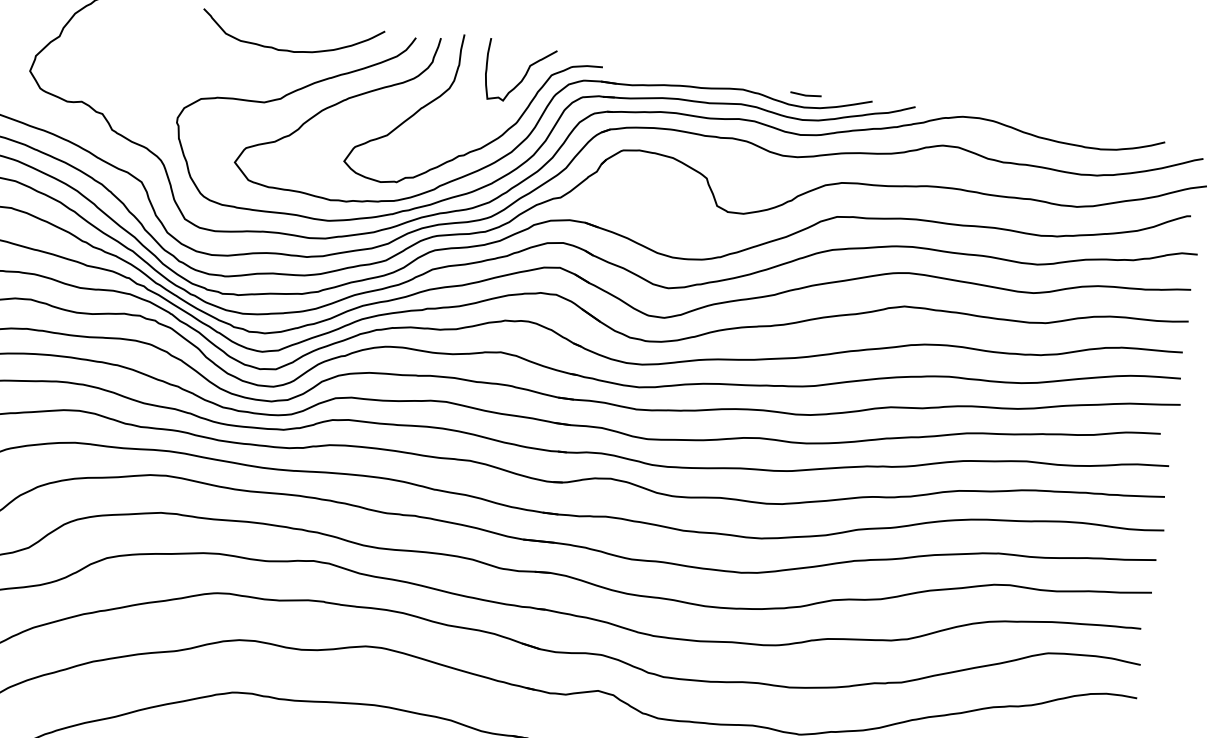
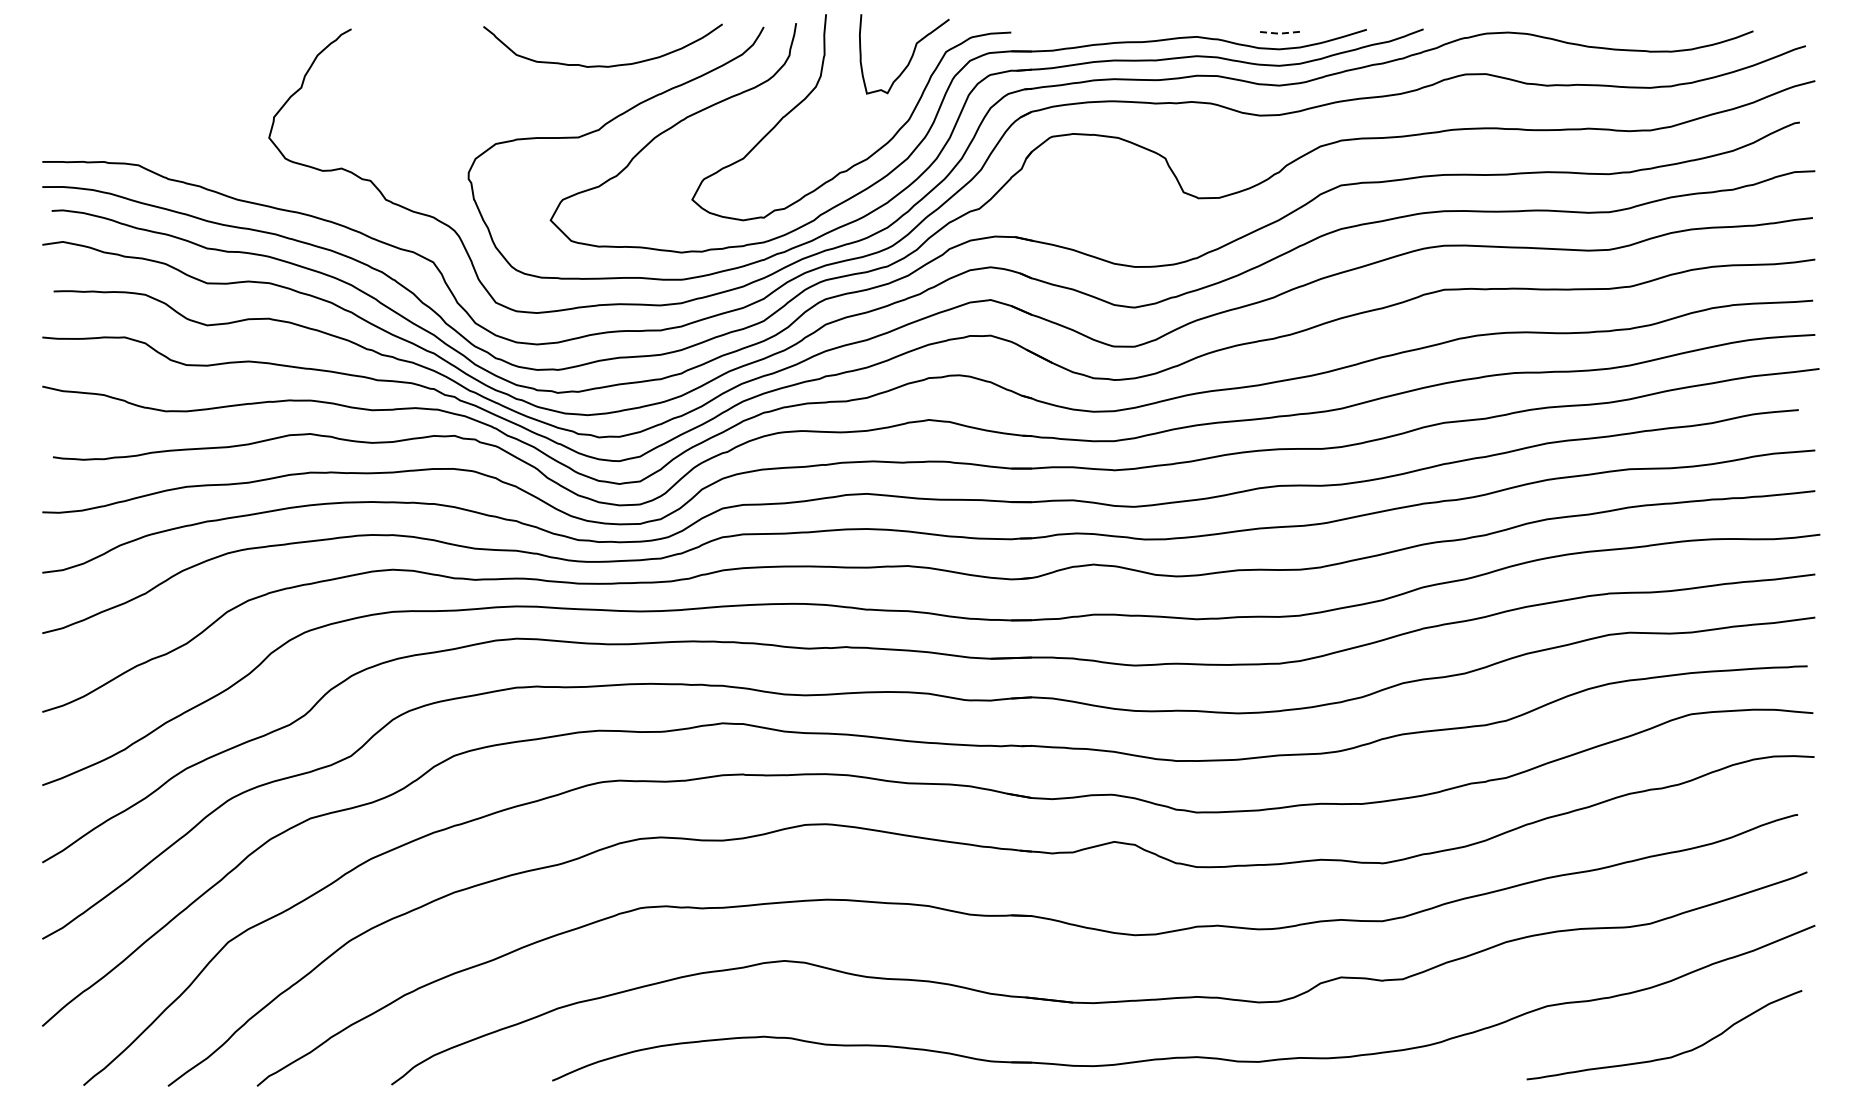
line: (806, 95) -> (1279, 33), solid -> dashed

